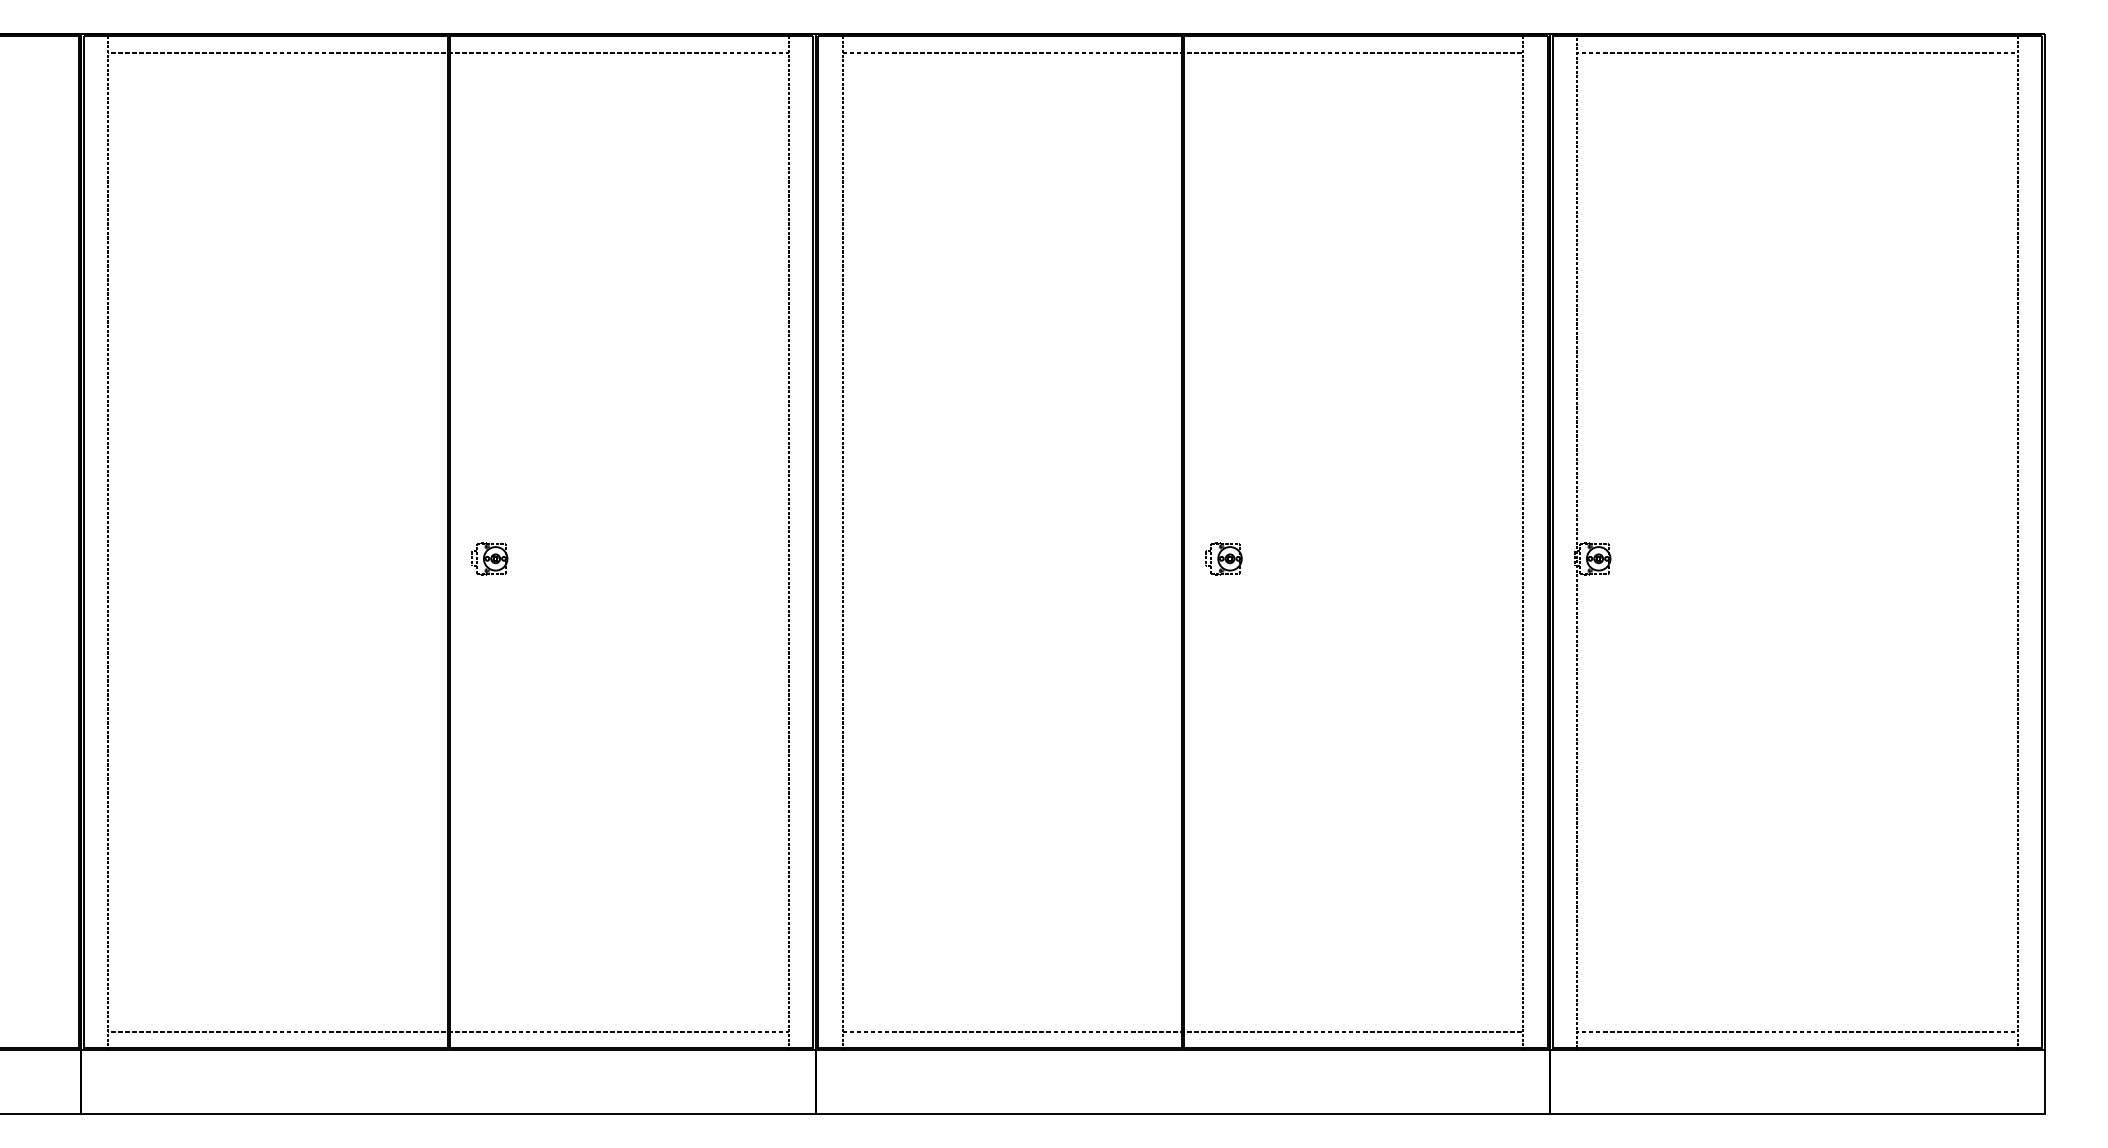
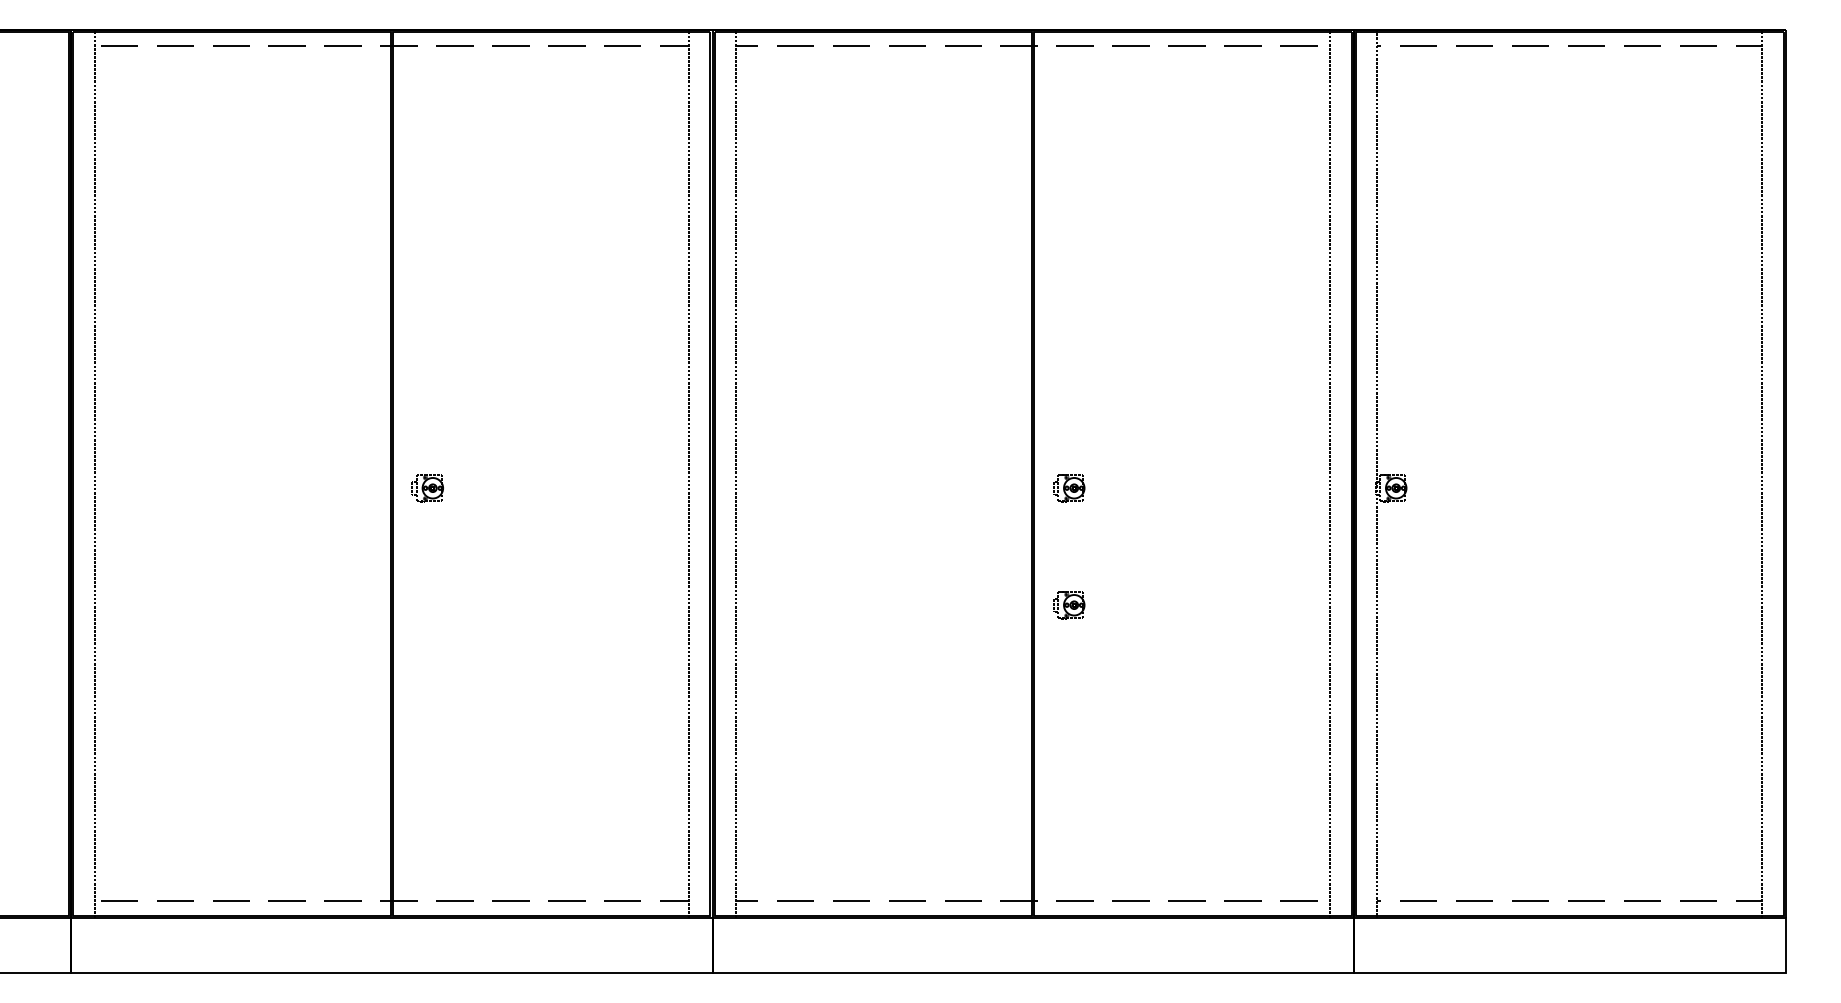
part: (1224, 693) -> (1069, 605), added

